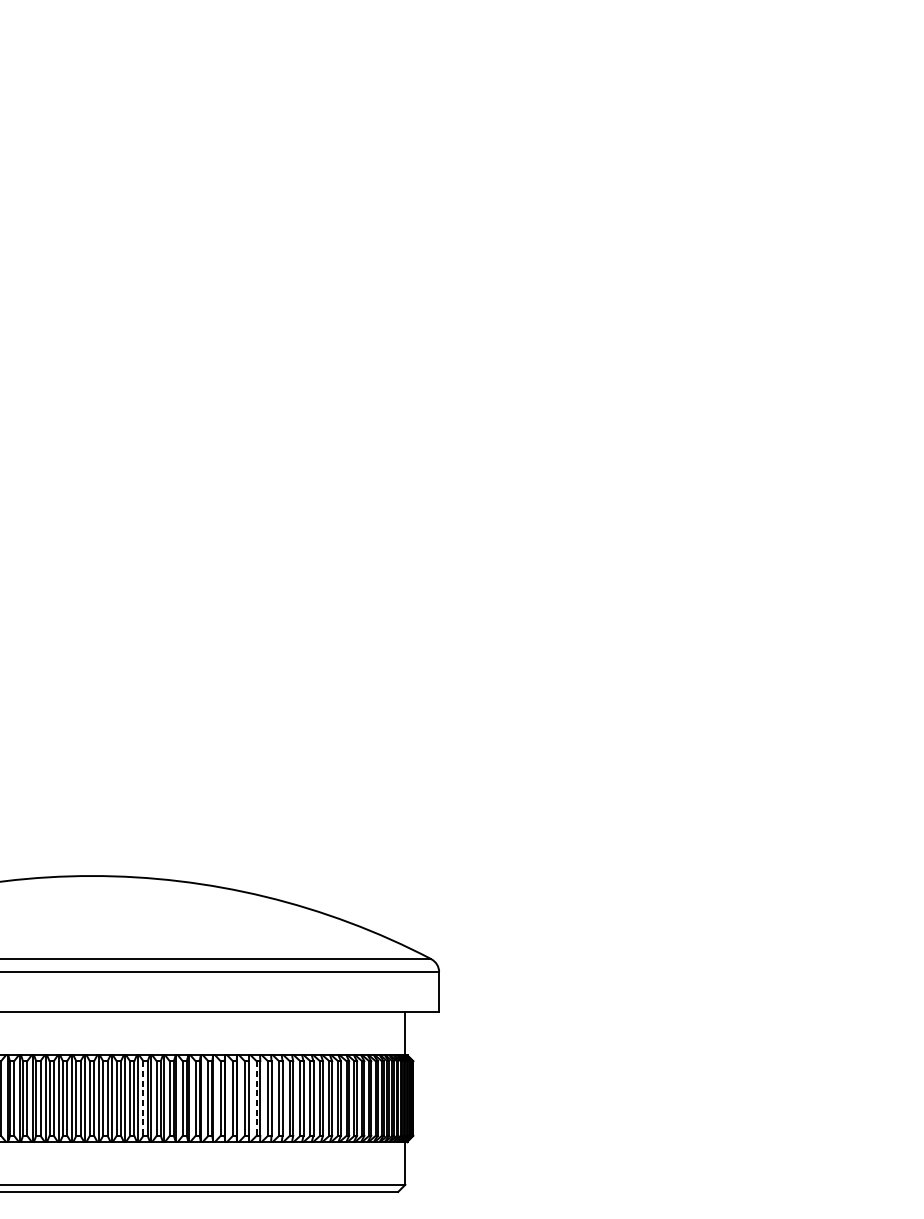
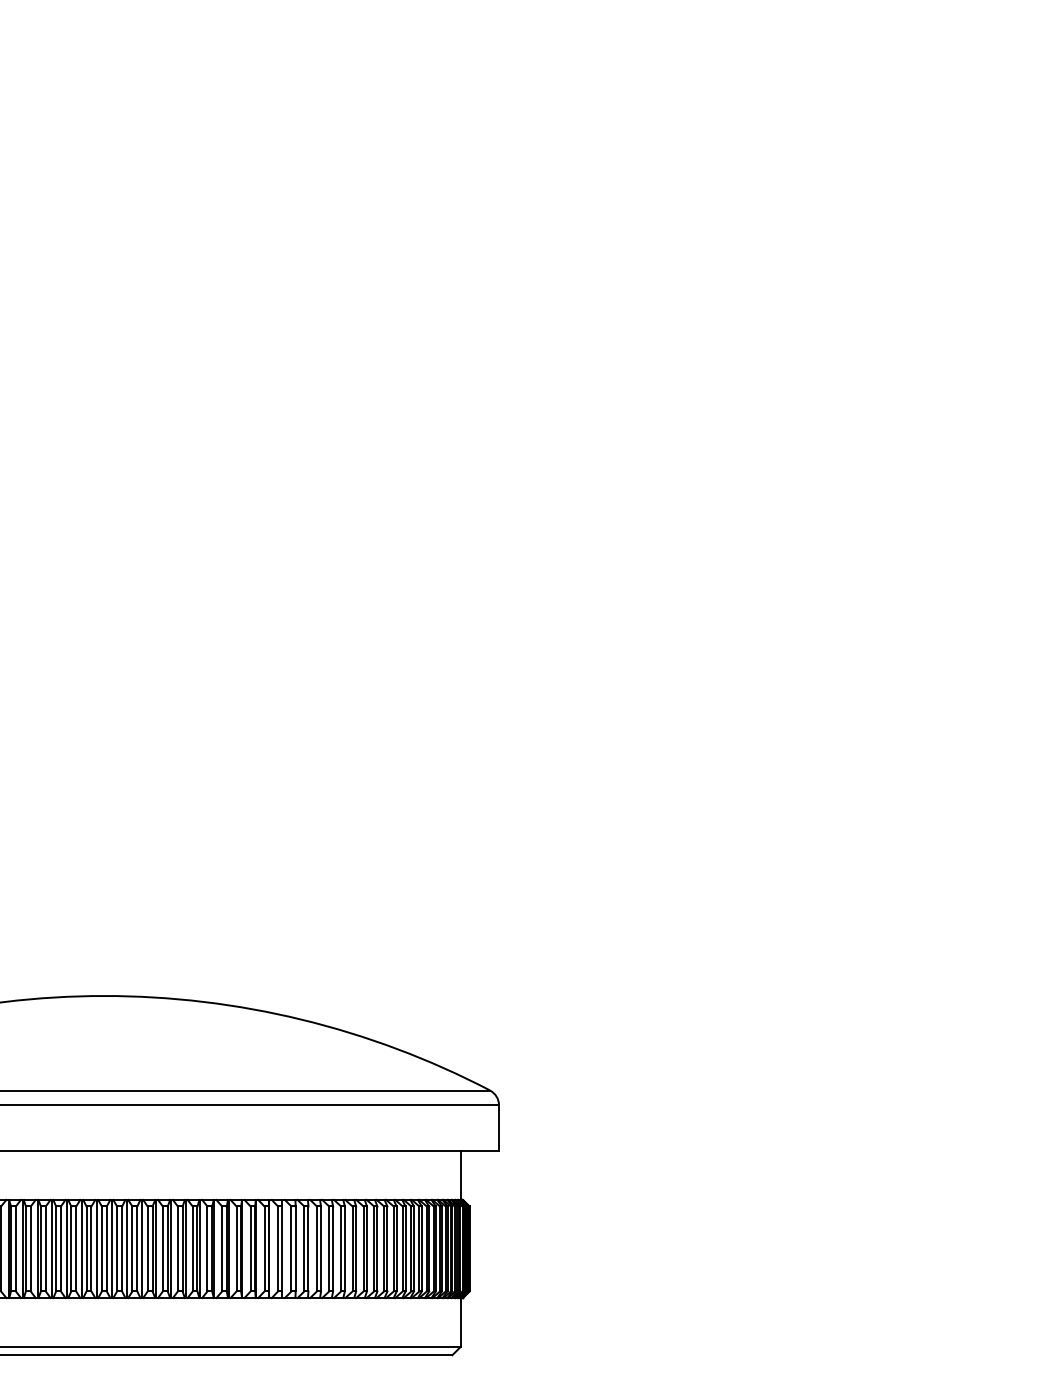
line: (143, 1098) -> (162, 1249), dashed -> solid
line: (256, 1098) -> (291, 1249), dashed -> solid

